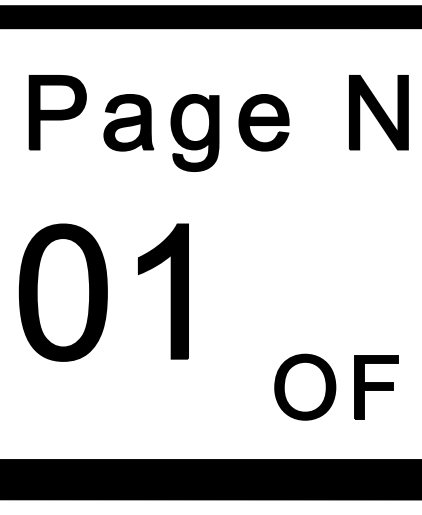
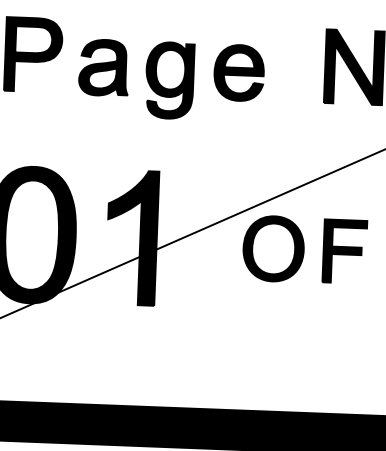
part: (336, 386) -> (304, 249), moved

